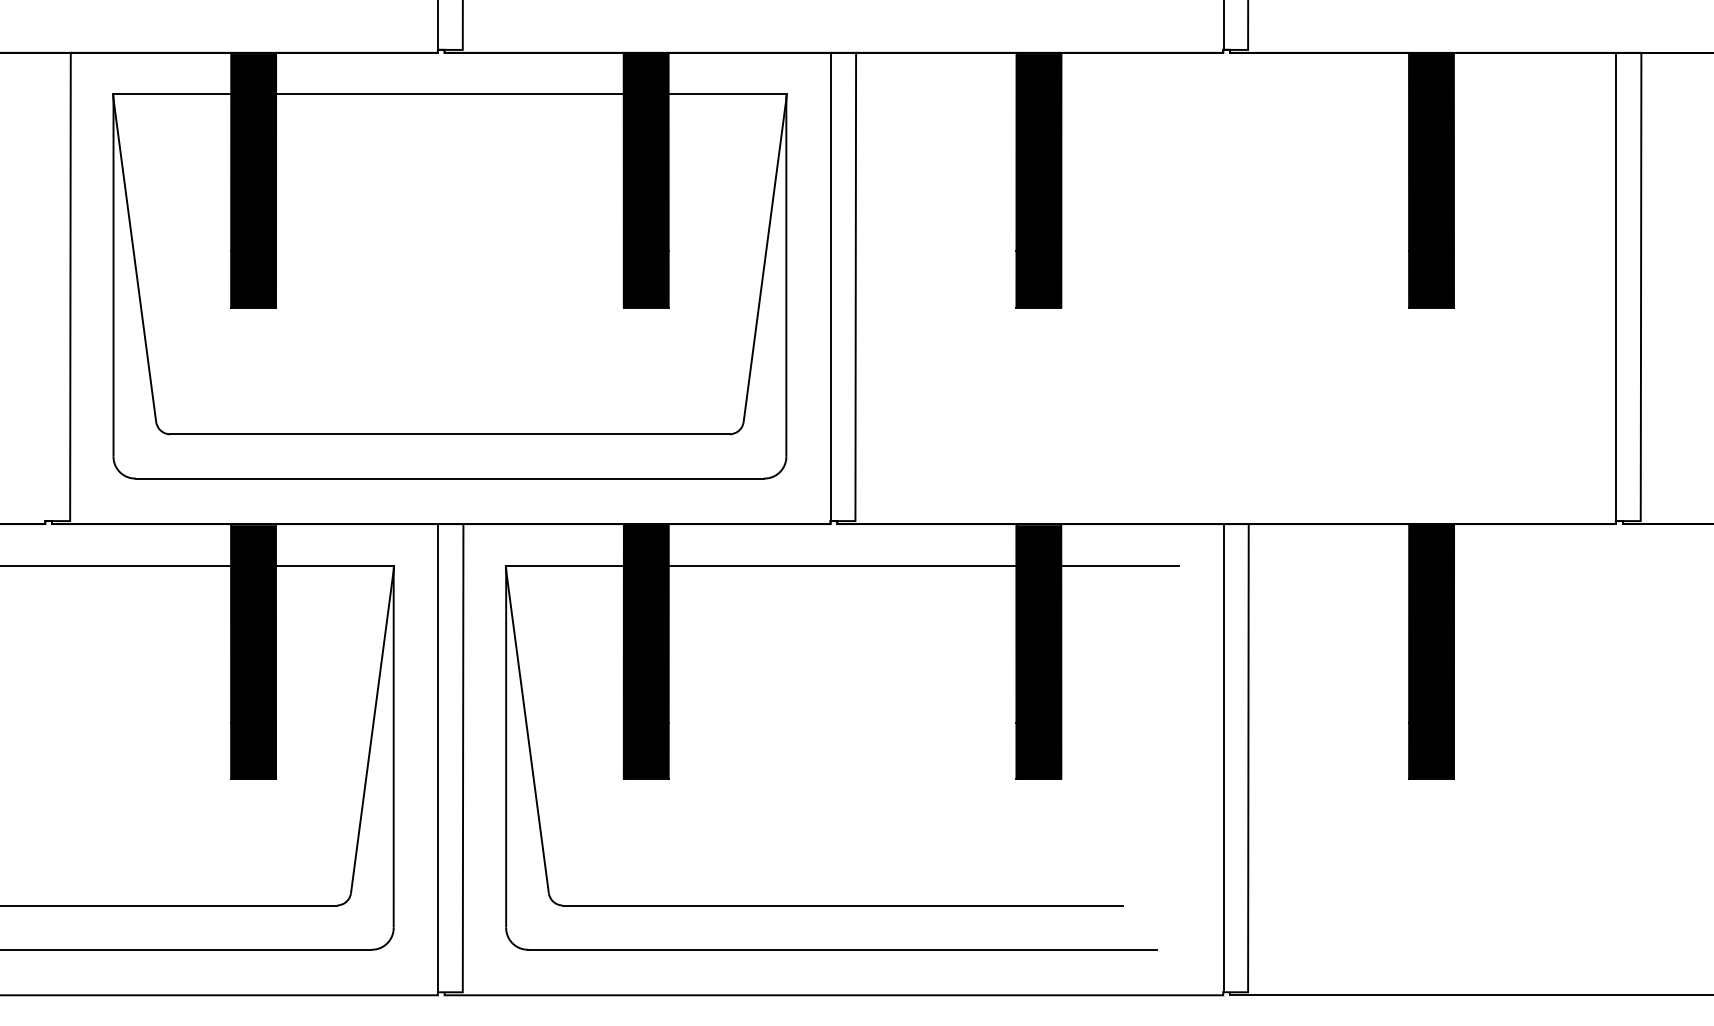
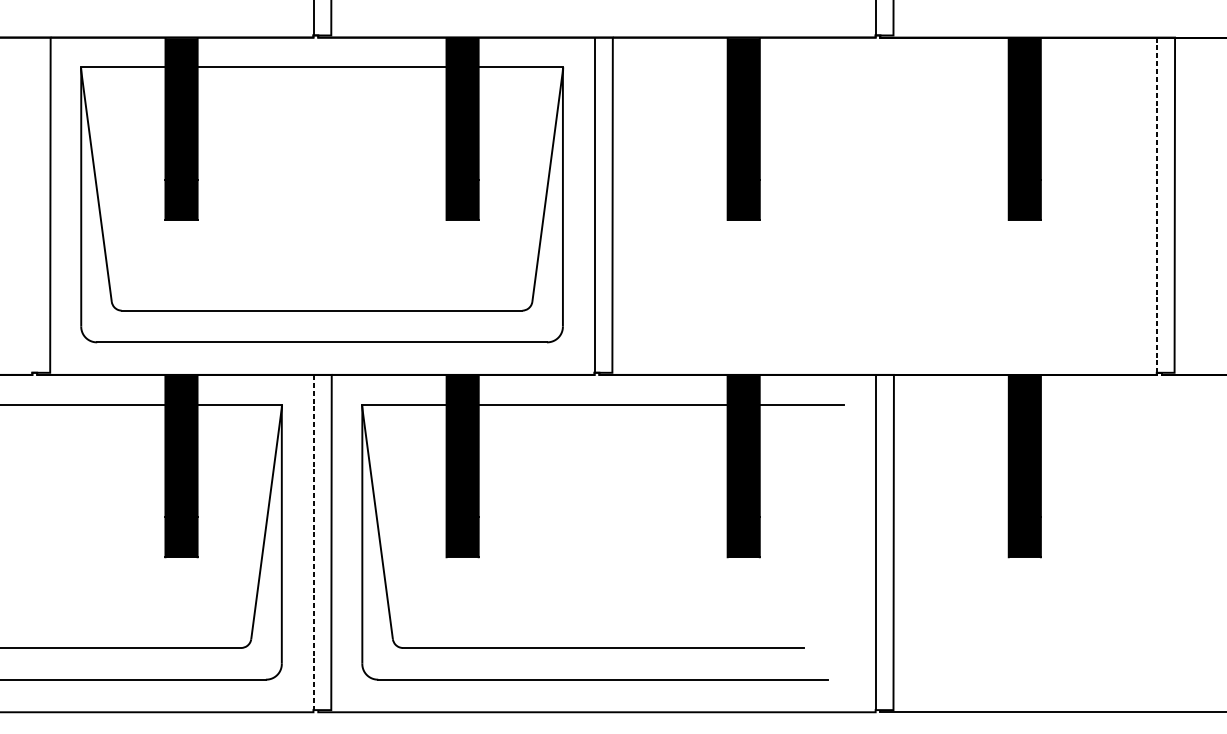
line: (1616, 287) -> (1157, 205), solid -> dashed
line: (438, 758) -> (313, 542), solid -> dashed

